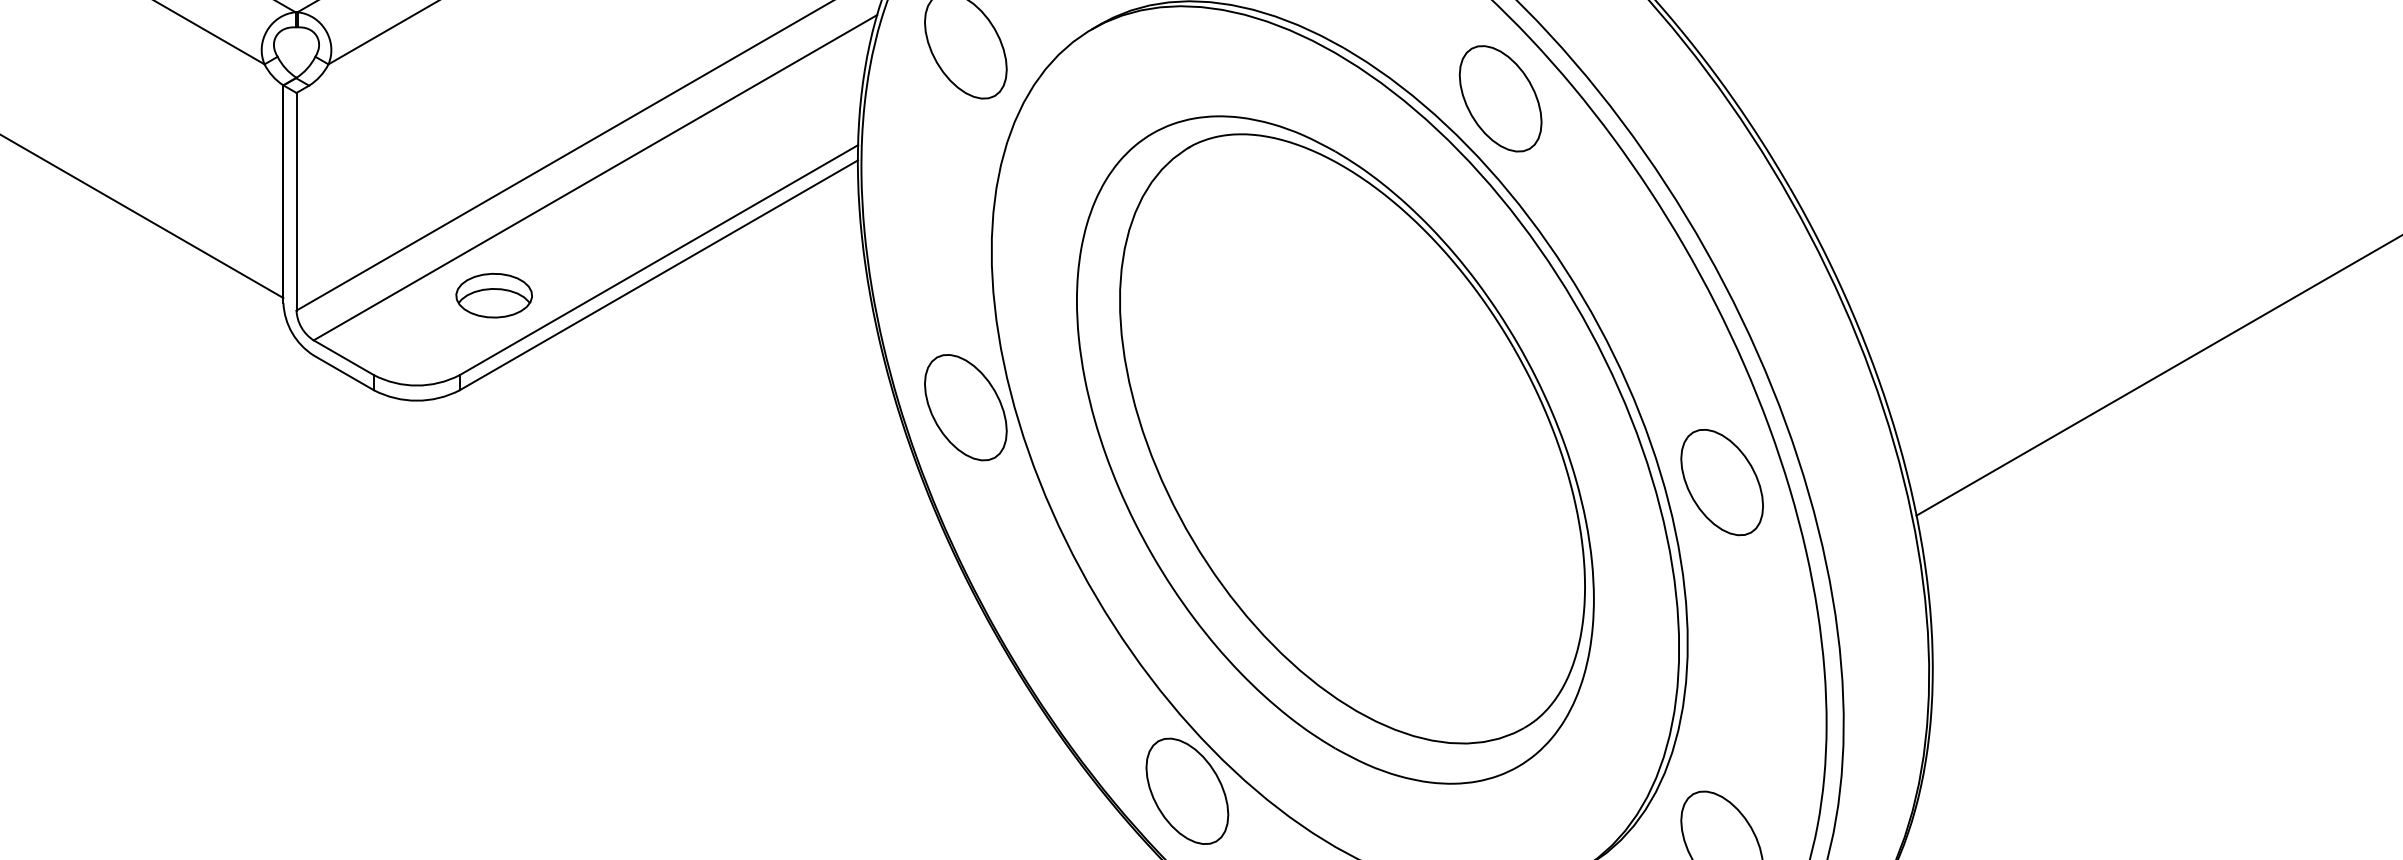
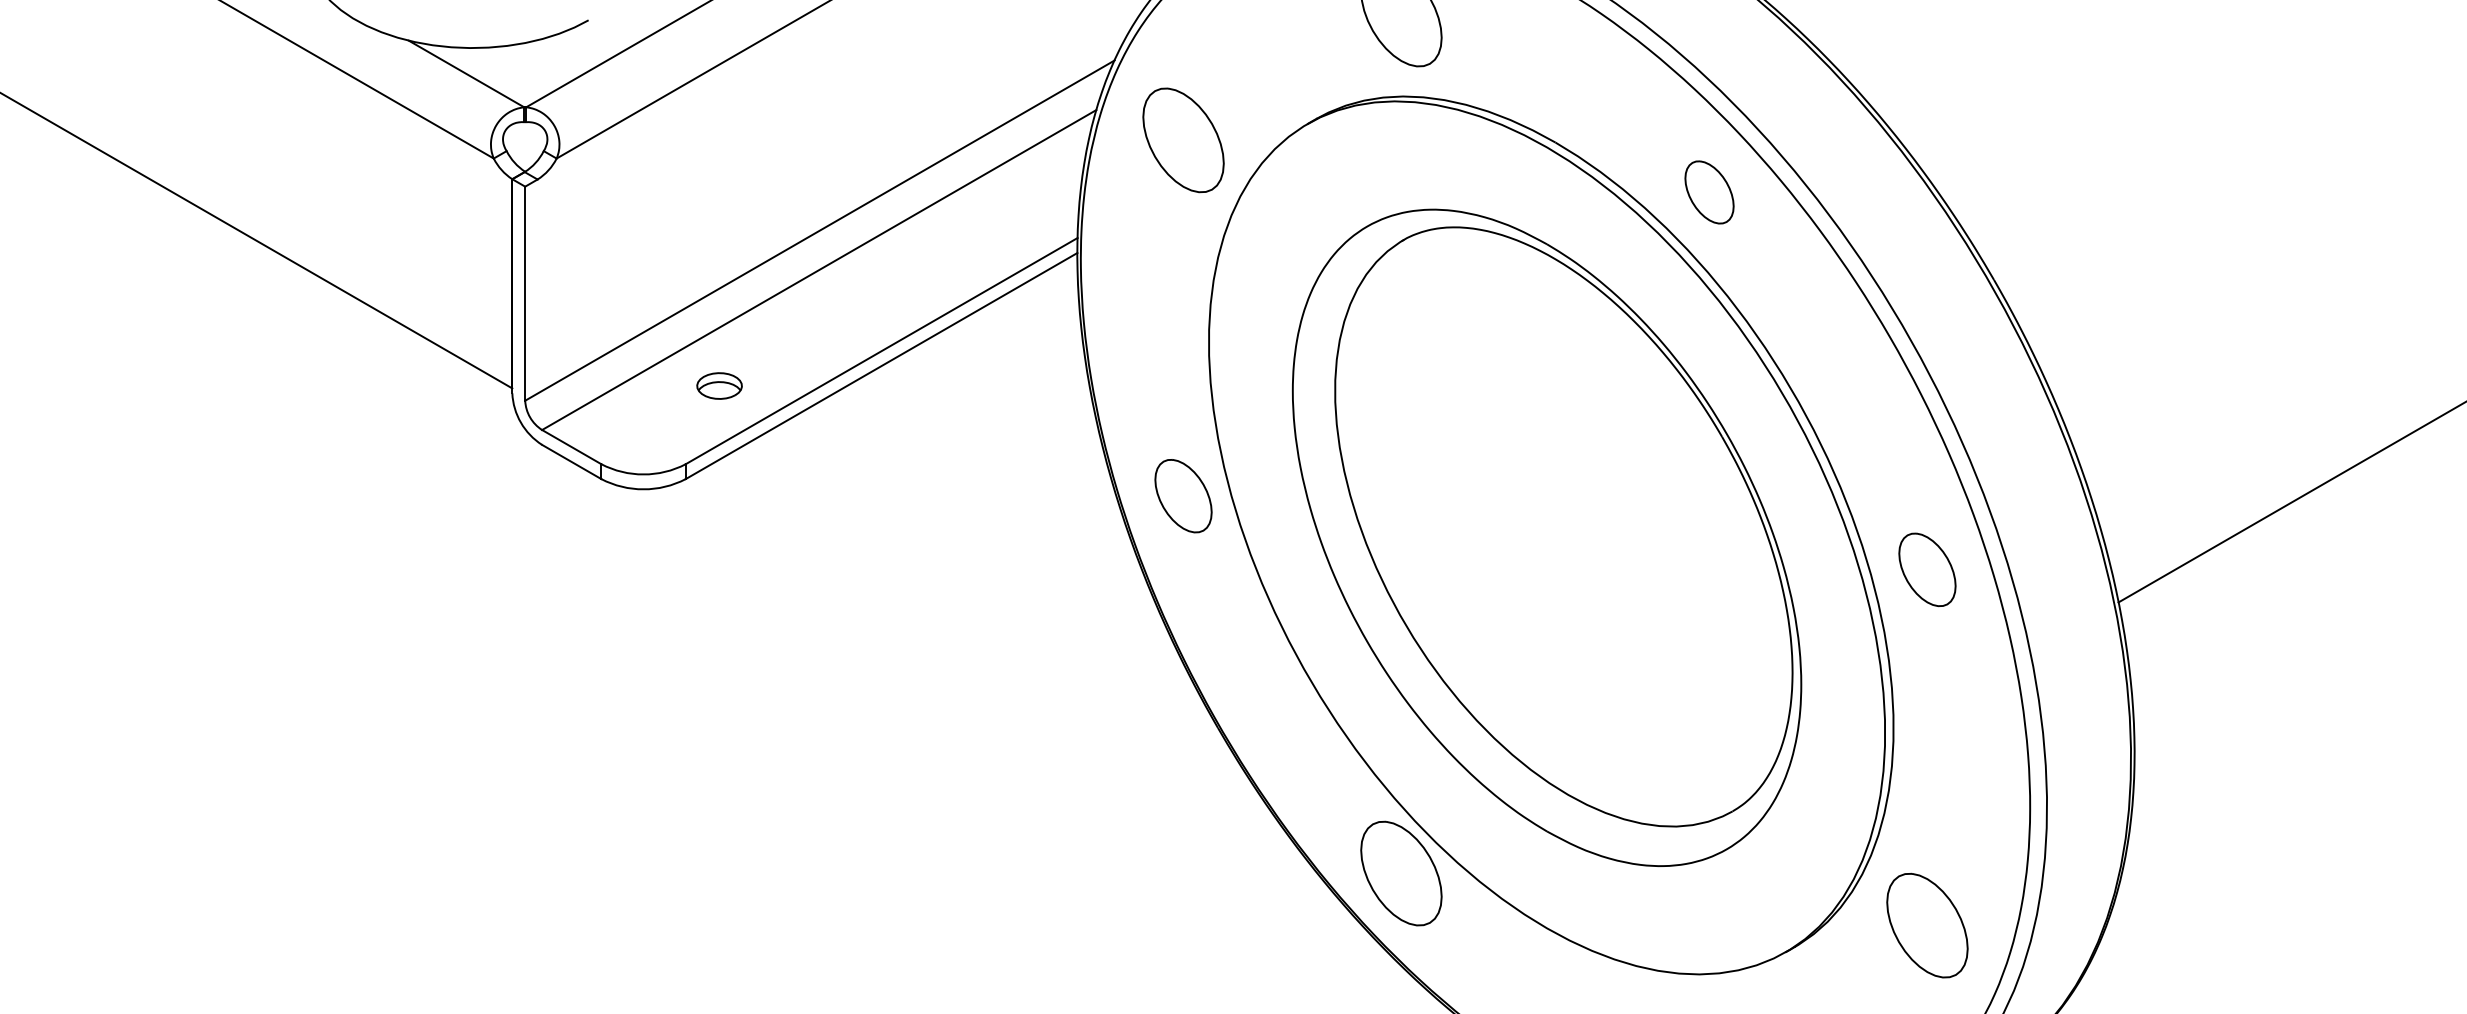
part: (1500, 98) -> (1709, 192), size x0.6
part: (494, 295) -> (719, 385), size x0.6
part: (965, 406) -> (1183, 495), size x0.7
part: (1722, 482) -> (1927, 569), size x0.7

